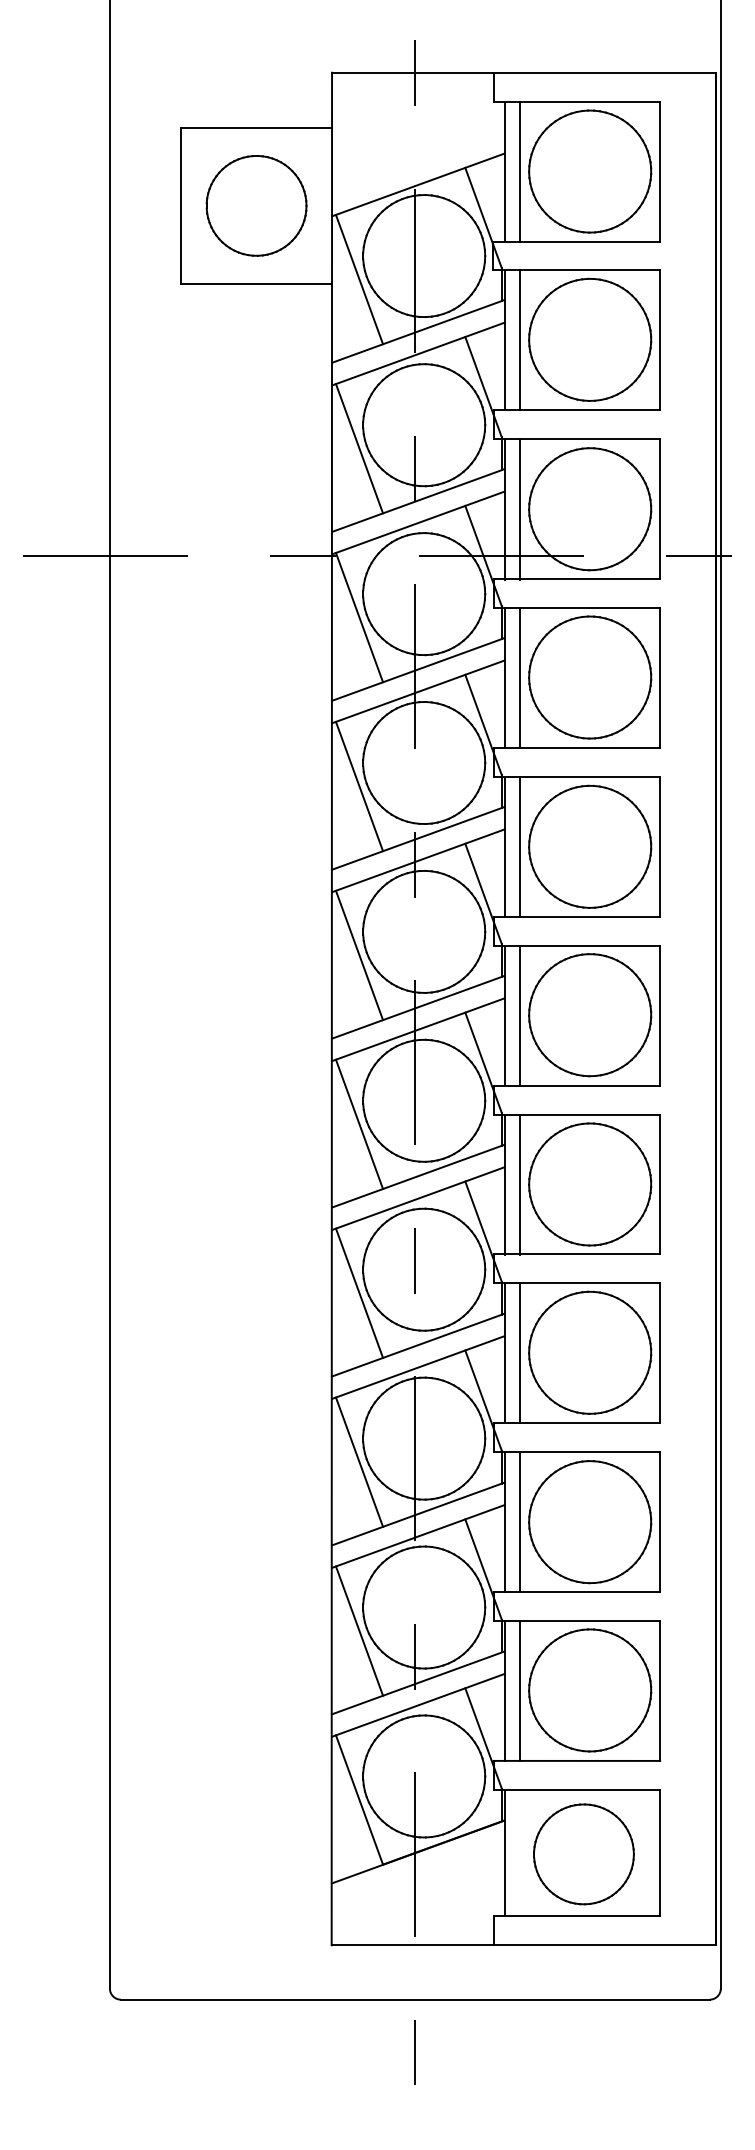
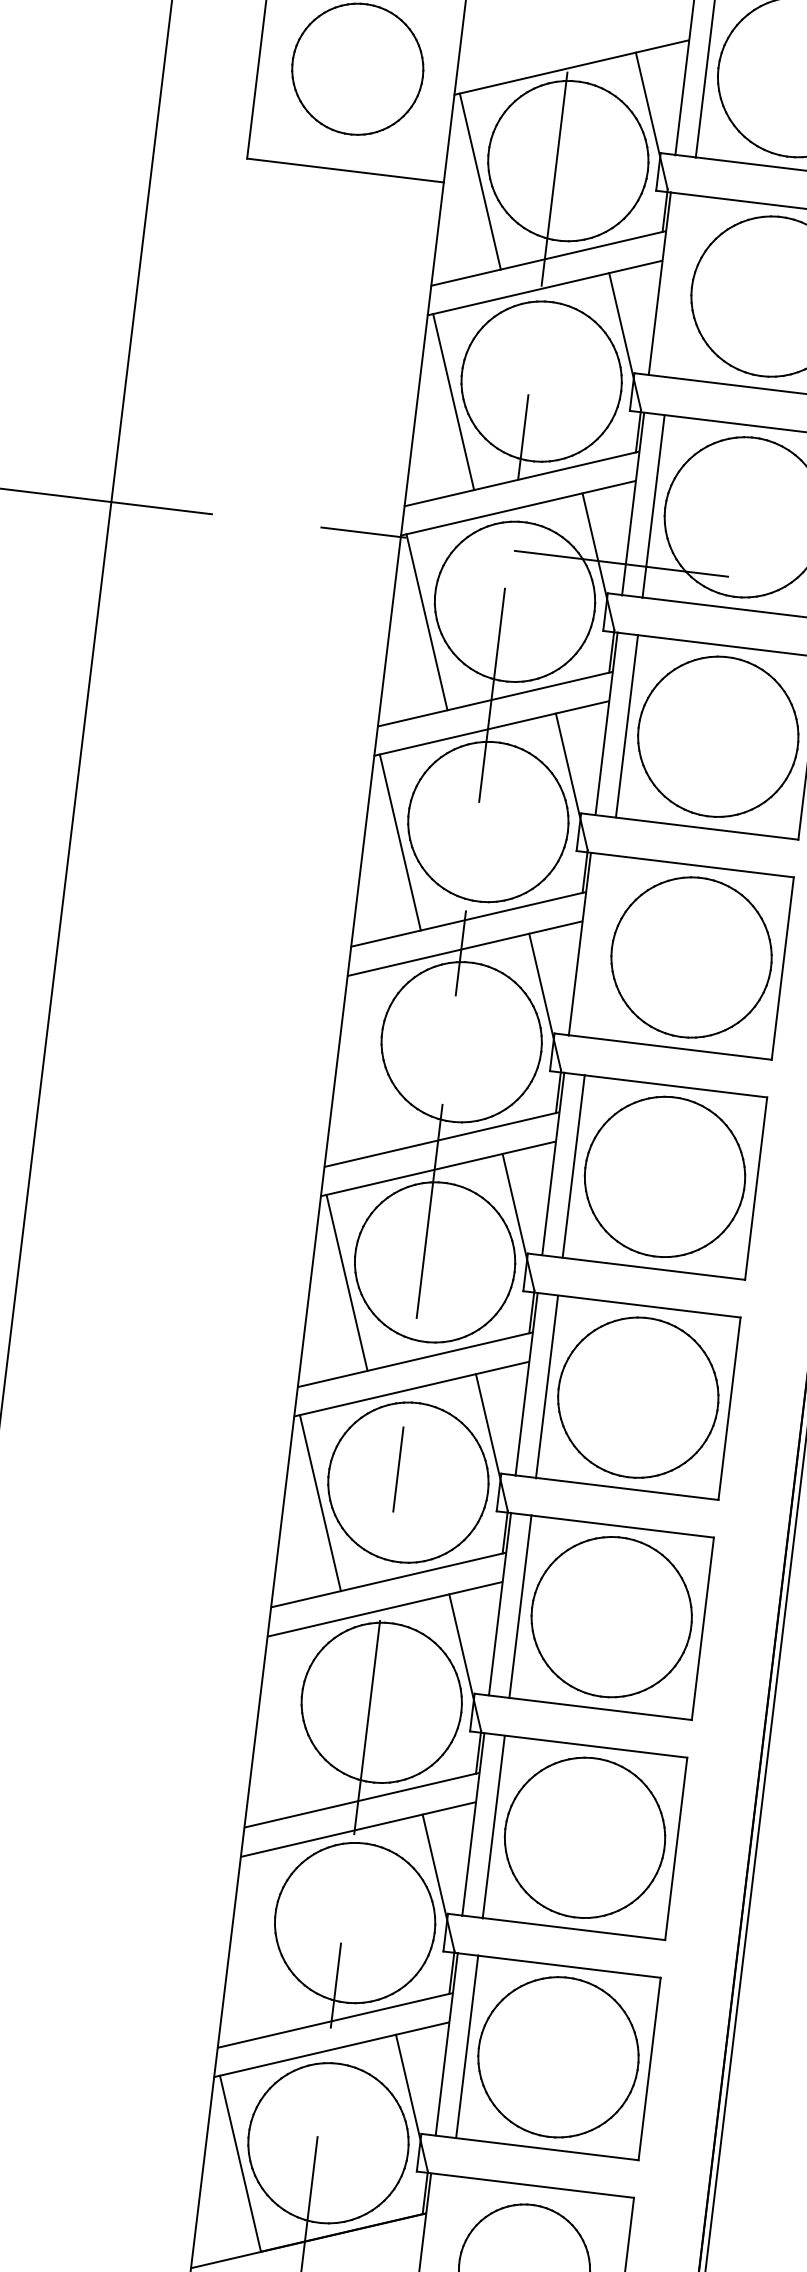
line: (520, 340) -> (680, 286), removed
line: (520, 847) -> (600, 947), removed
line: (359, 955) -> (373, 1062), removed
line: (359, 1461) -> (293, 1722), removed
line: (359, 1630) -> (267, 1942), removed

